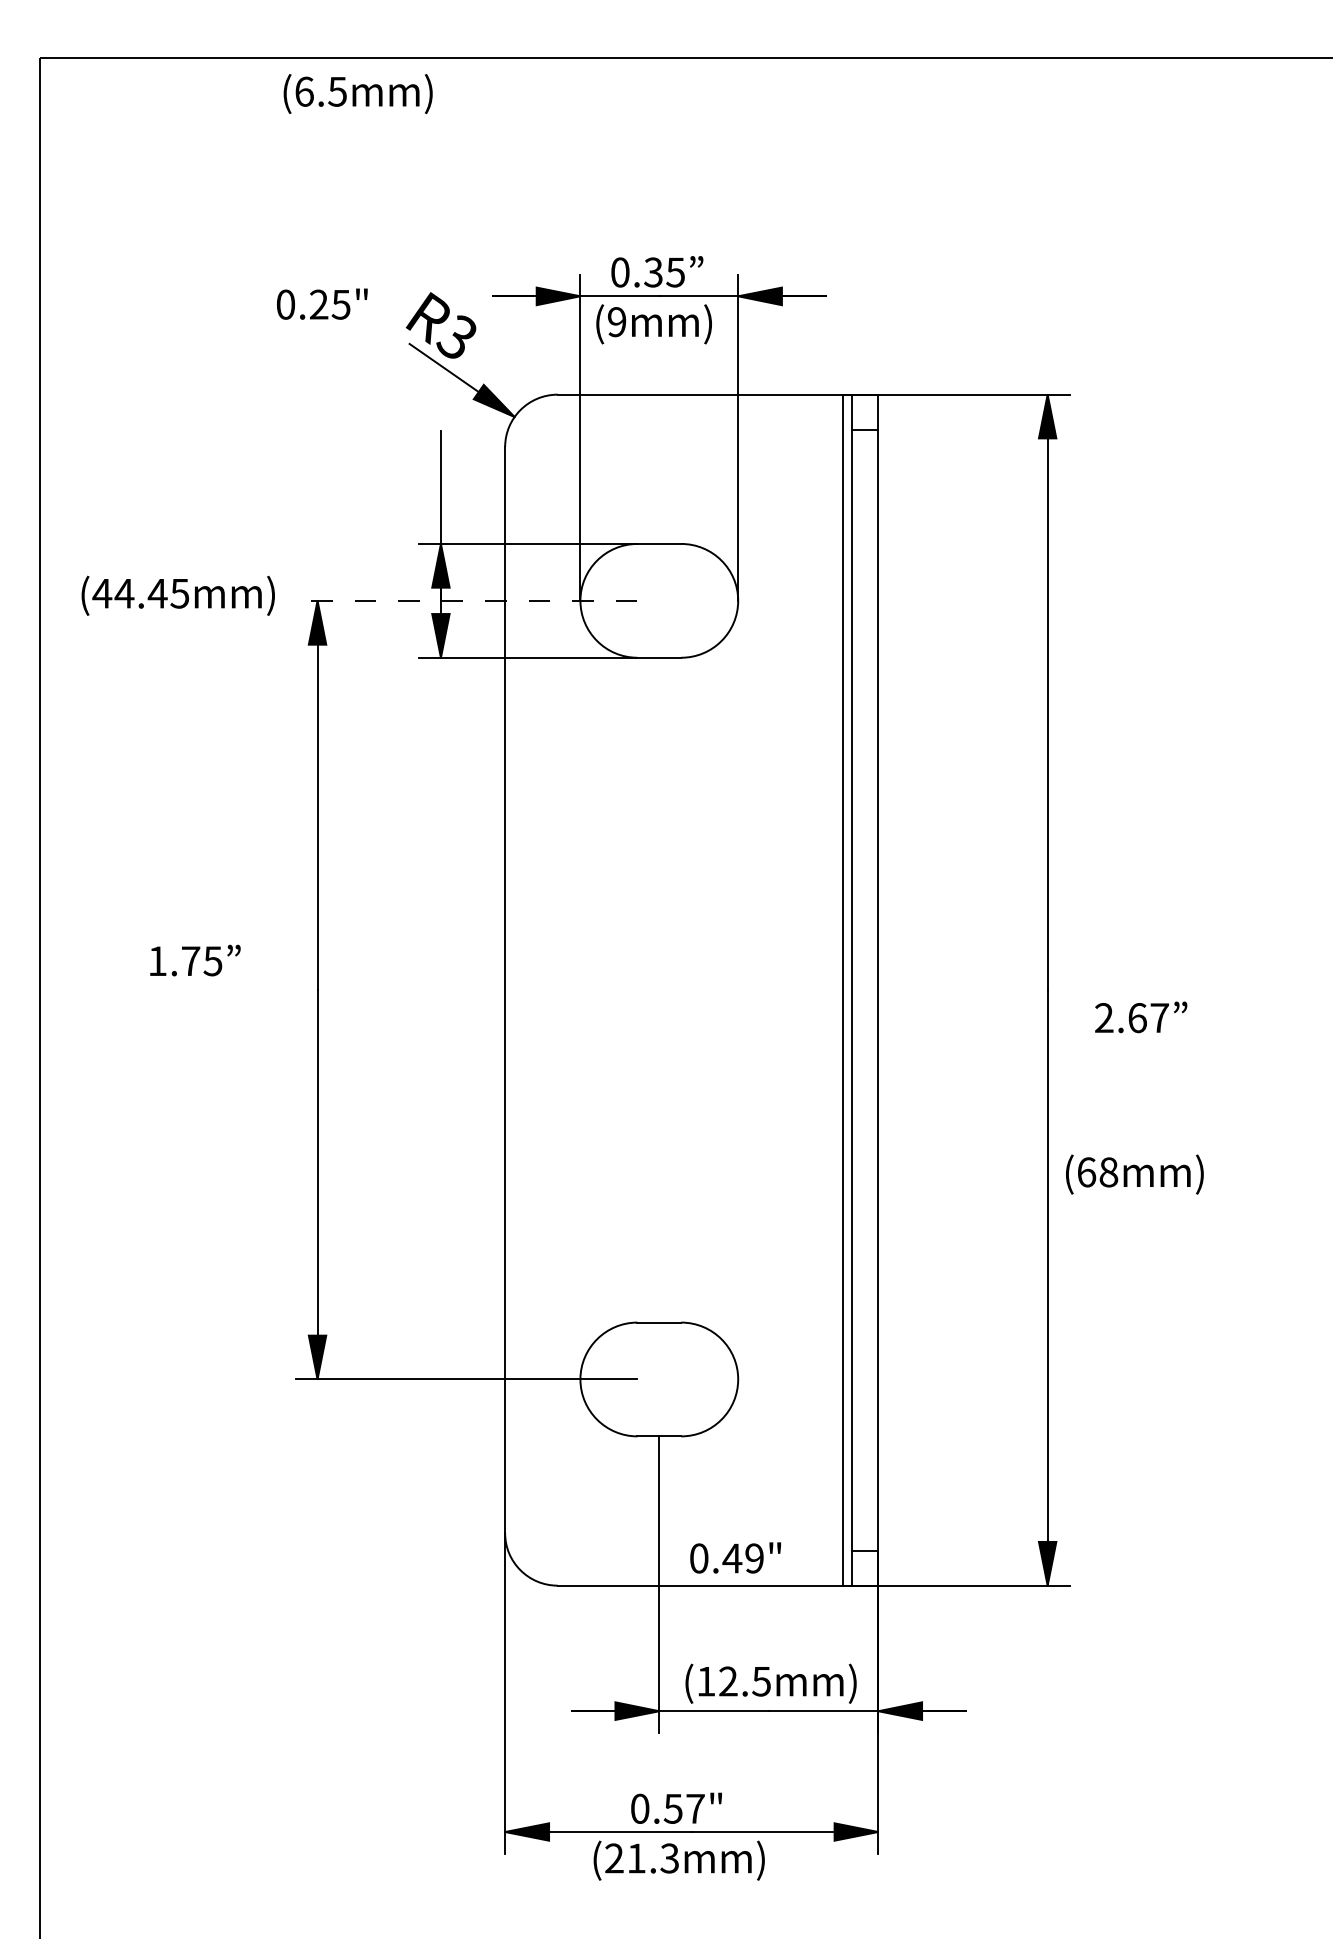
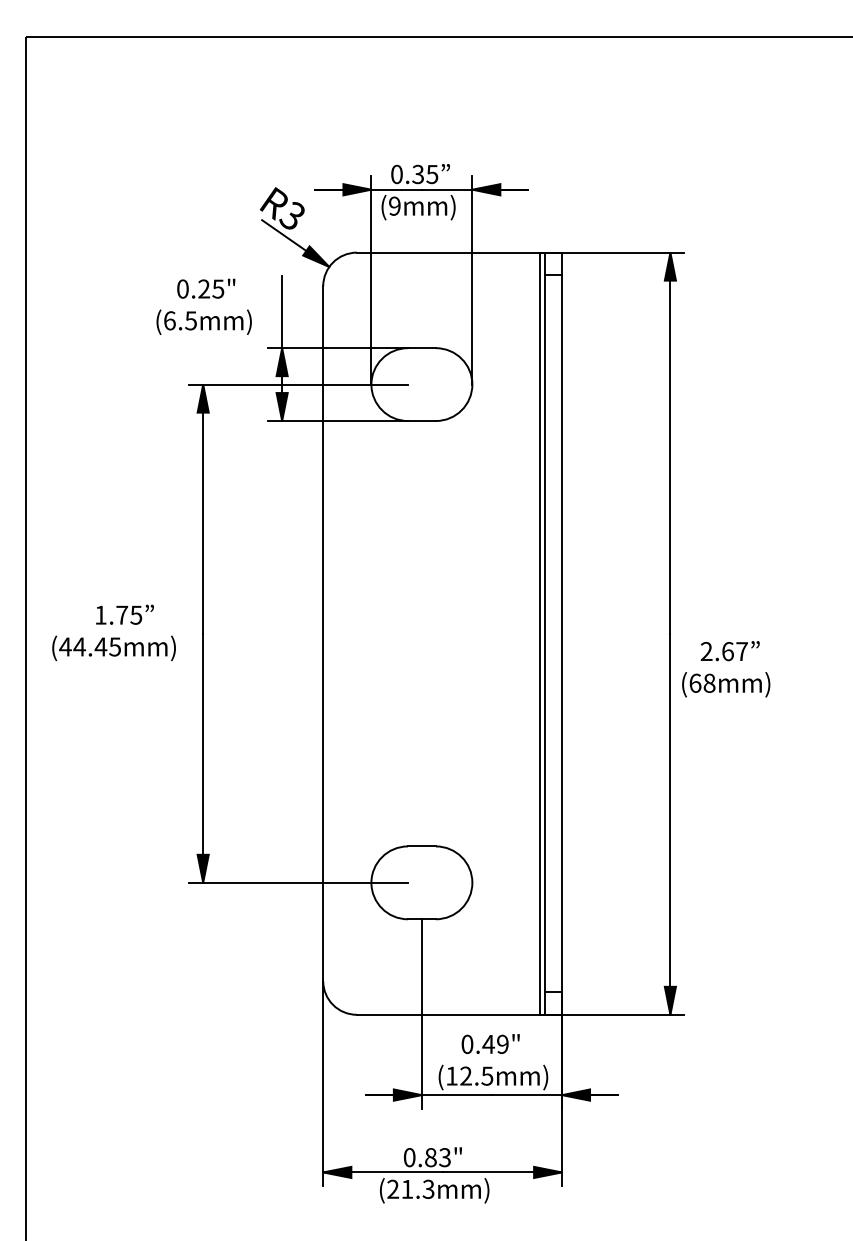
text: (357, 92) -> (203, 321), moved
text: (322, 303) -> (206, 288), moved
text: (177, 596) -> (113, 648), moved
line: (466, 600) -> (298, 384), dashed -> solid
text: (1135, 1174) -> (726, 684), moved
text: (735, 1557) -> (490, 1043), moved
text: (683, 1808) -> (437, 1157), 0.57" -> 0.83"

